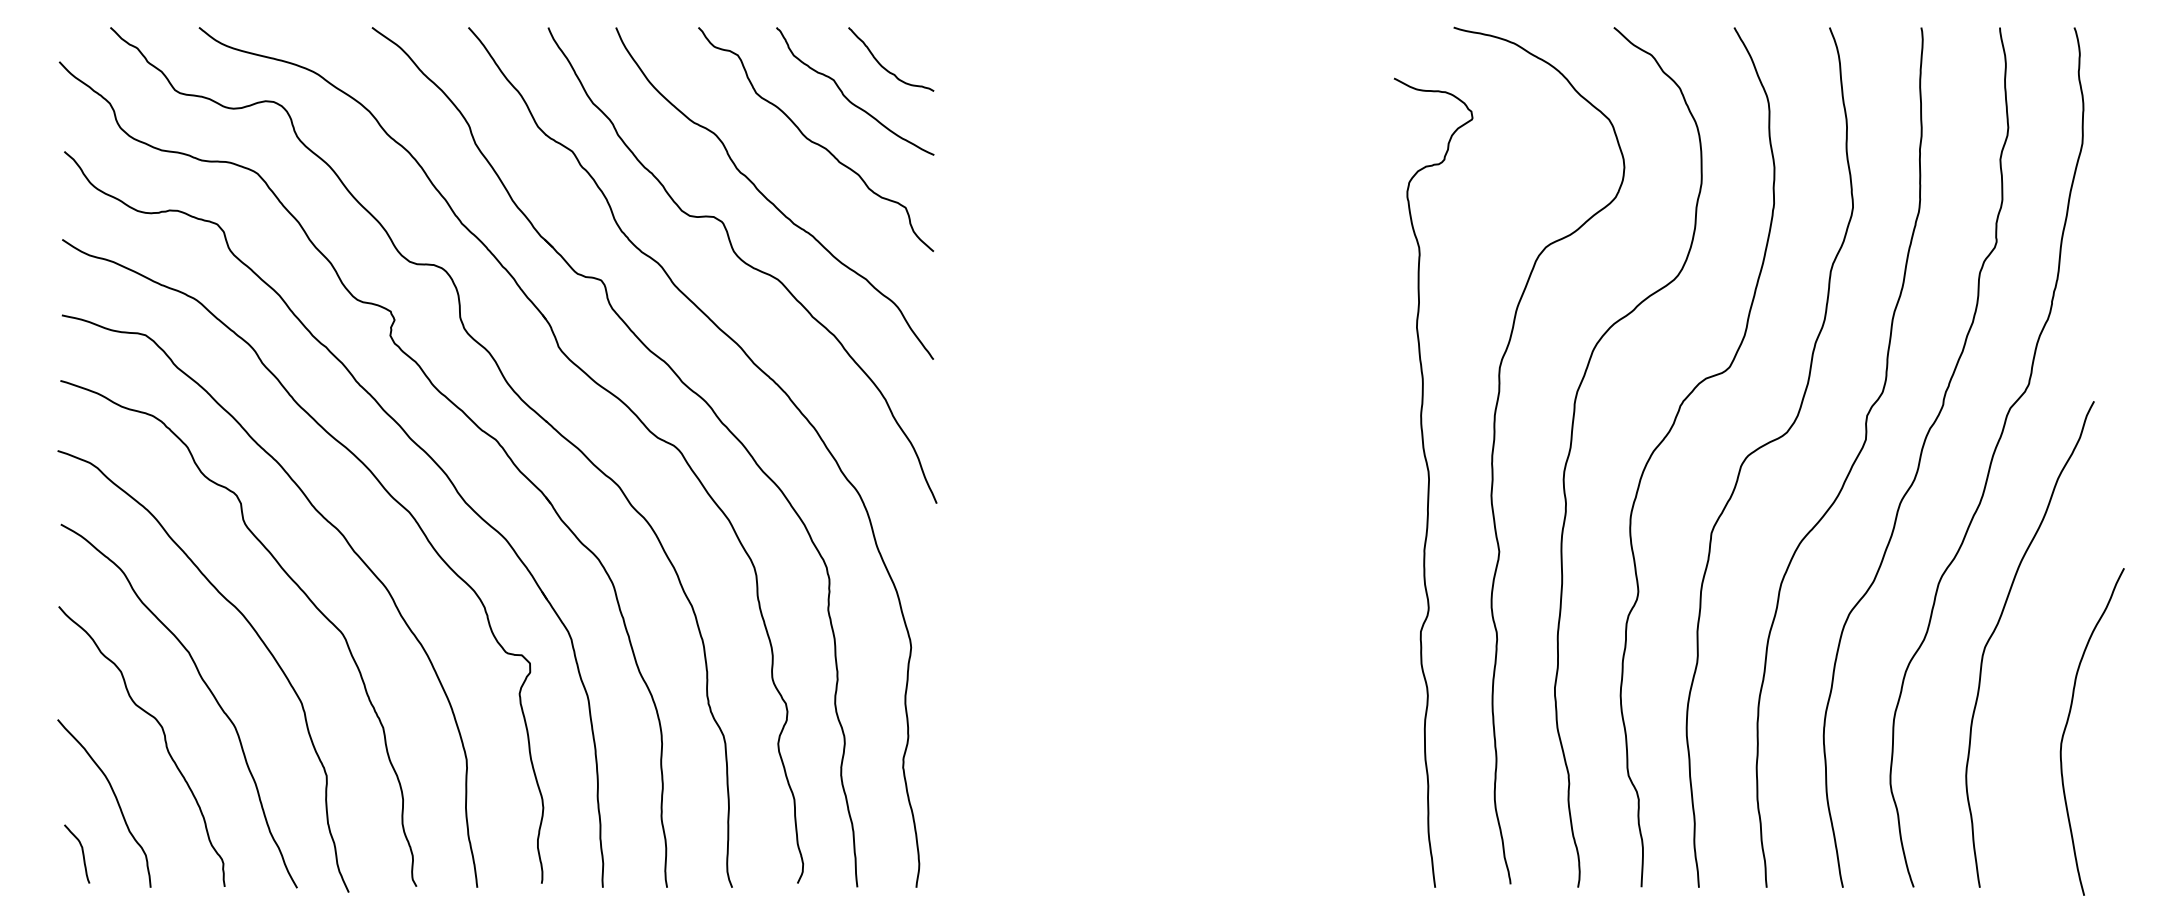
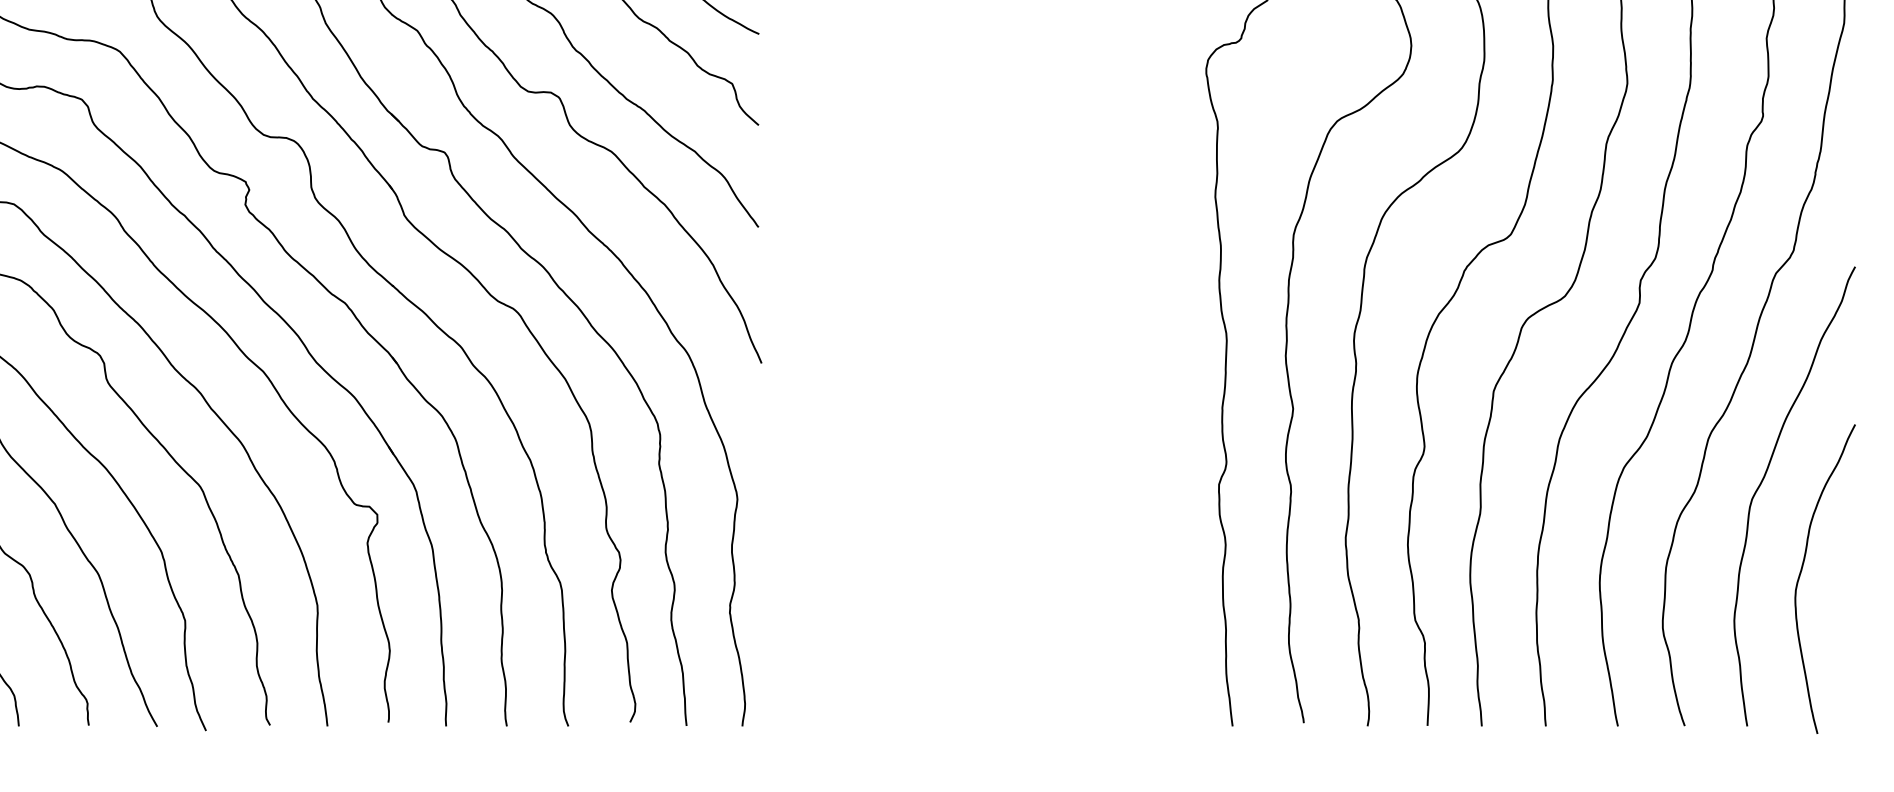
curve: (2068, 722) -> (1802, 570), moved

